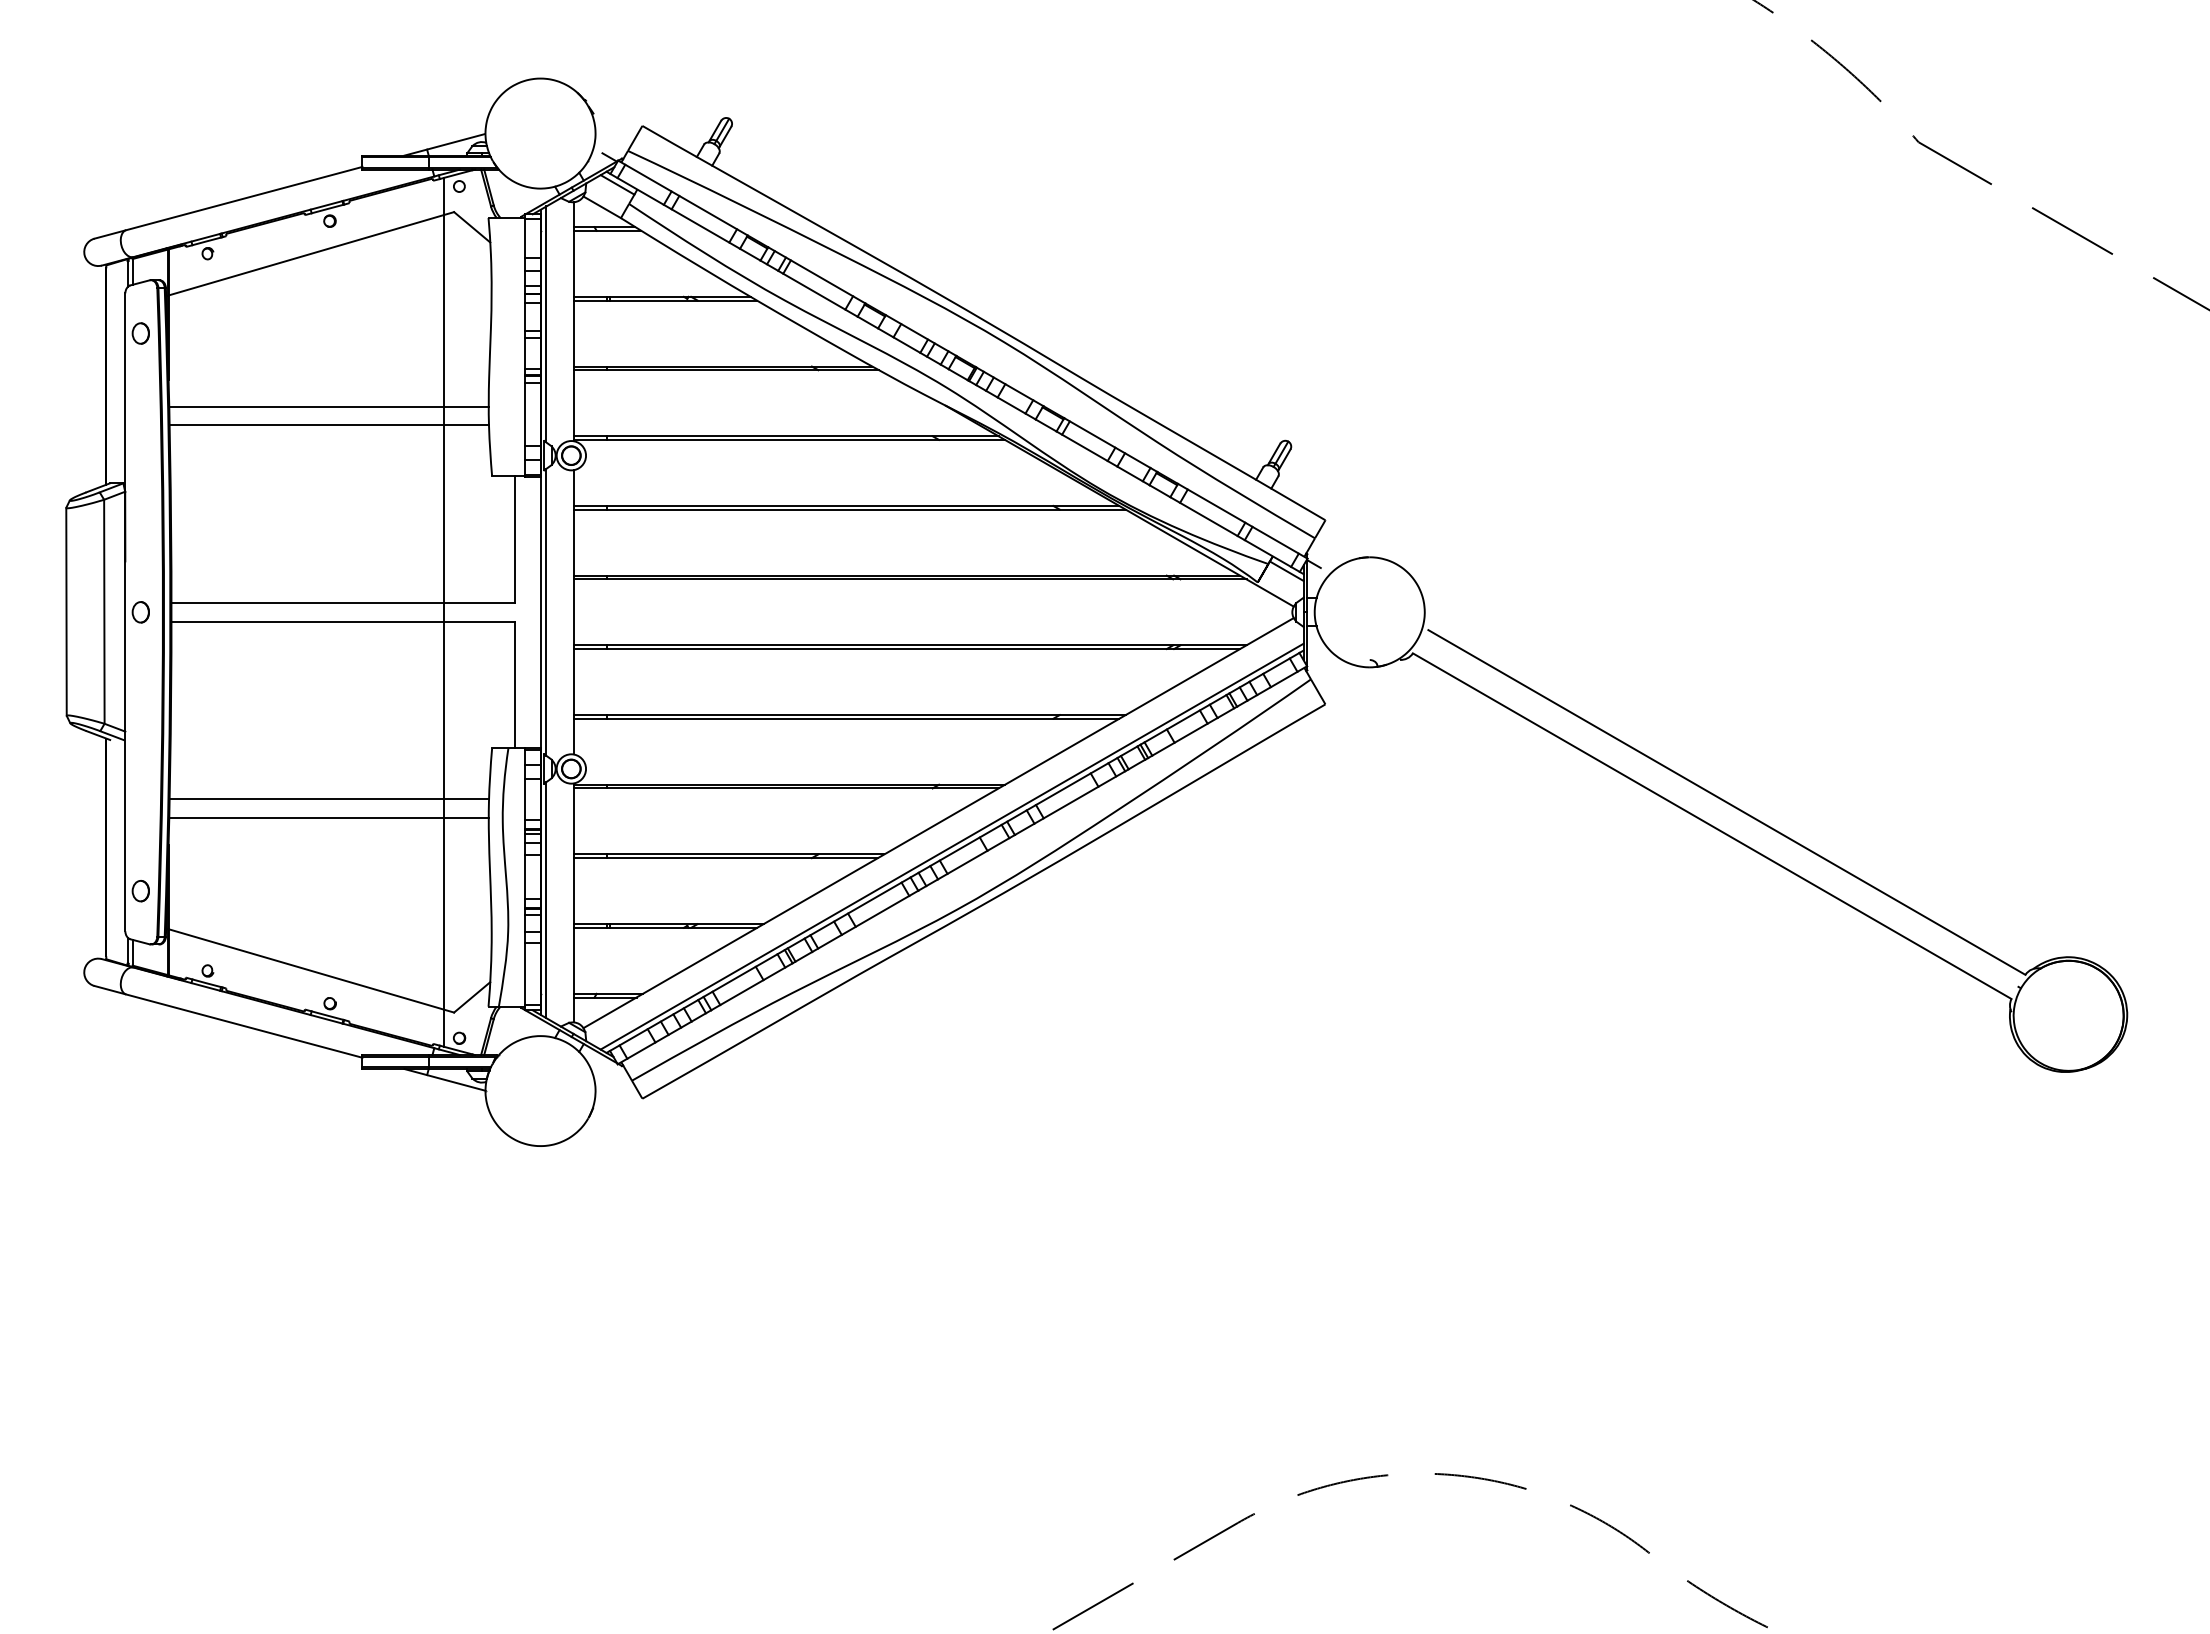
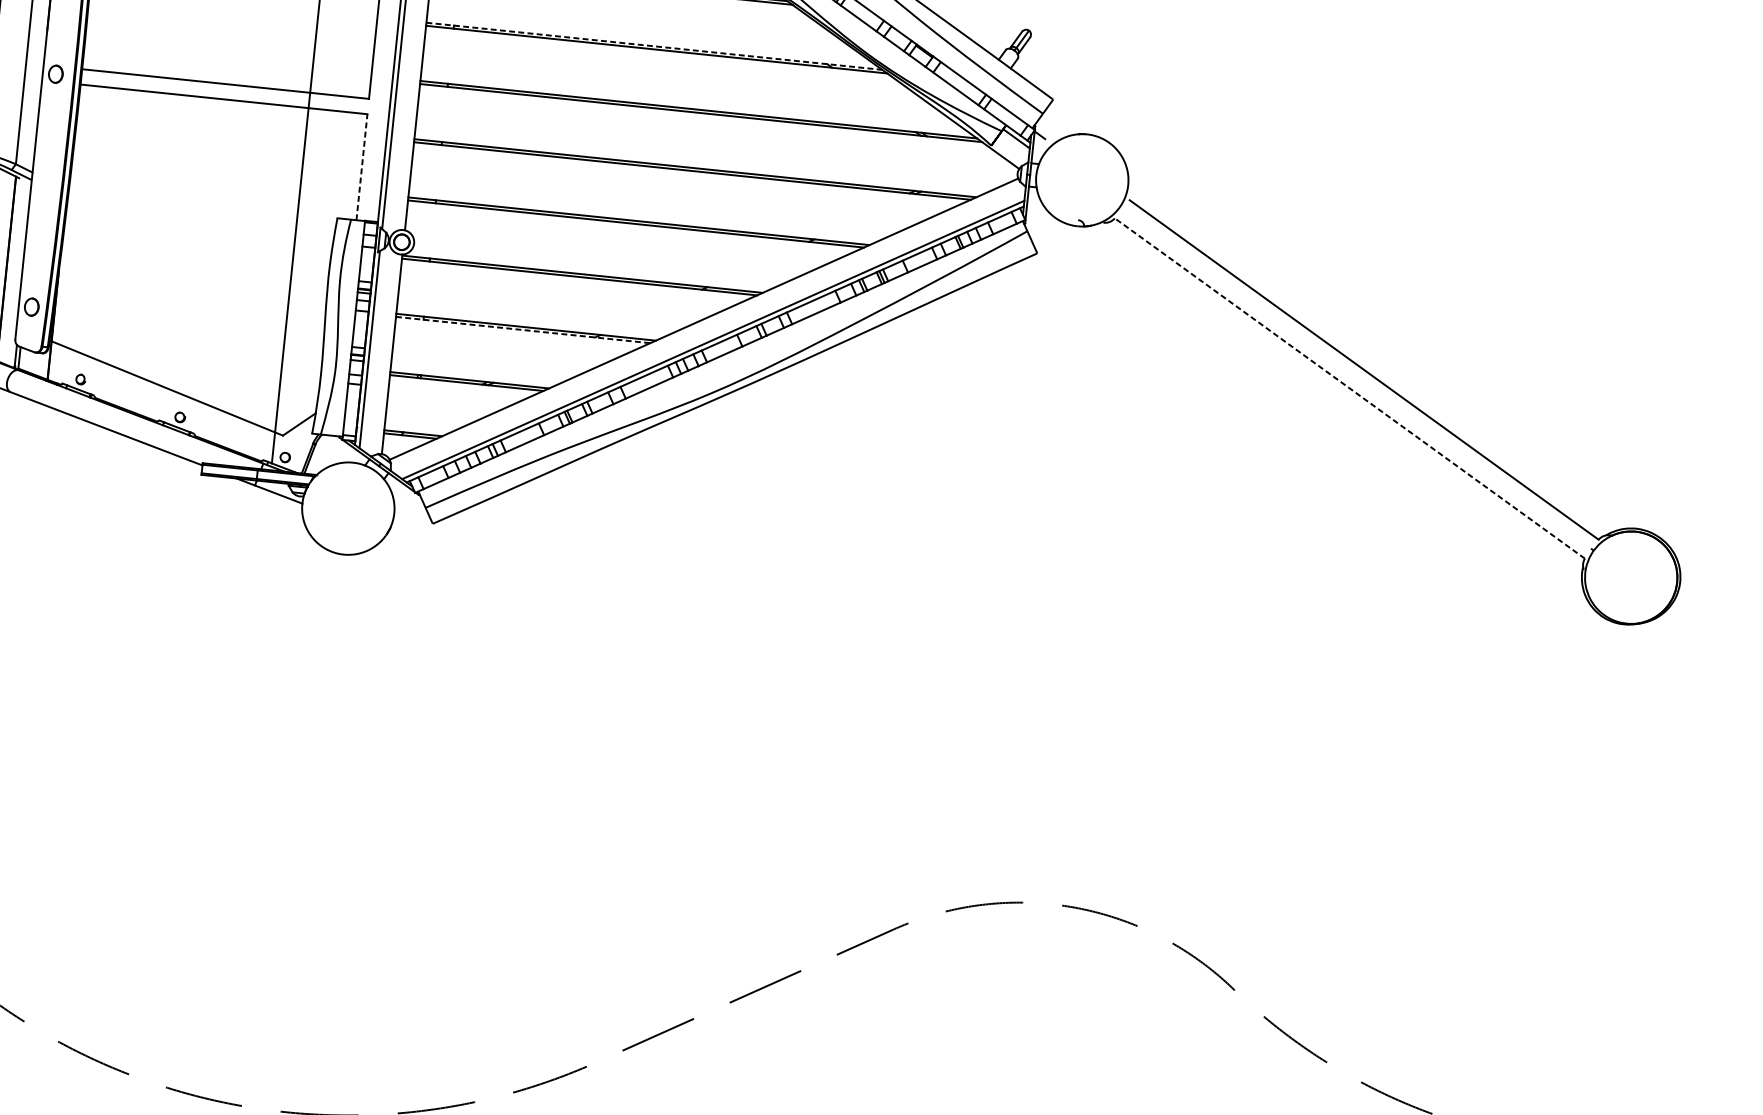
line: (846, 505) -> (654, 45), solid -> dashed
line: (514, 684) -> (361, 166), solid -> dashed
line: (329, 799) -> (197, 246), removed
line: (328, 817) -> (194, 261), removed
line: (1712, 826) -> (1350, 388), solid -> dashed
line: (726, 858) -> (523, 330), solid -> dashed

